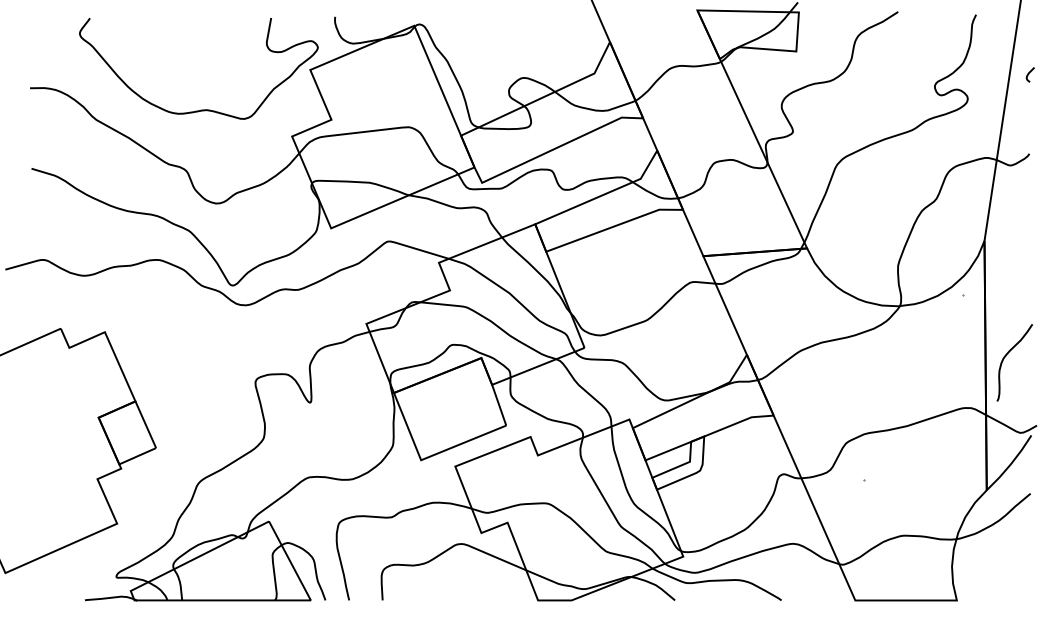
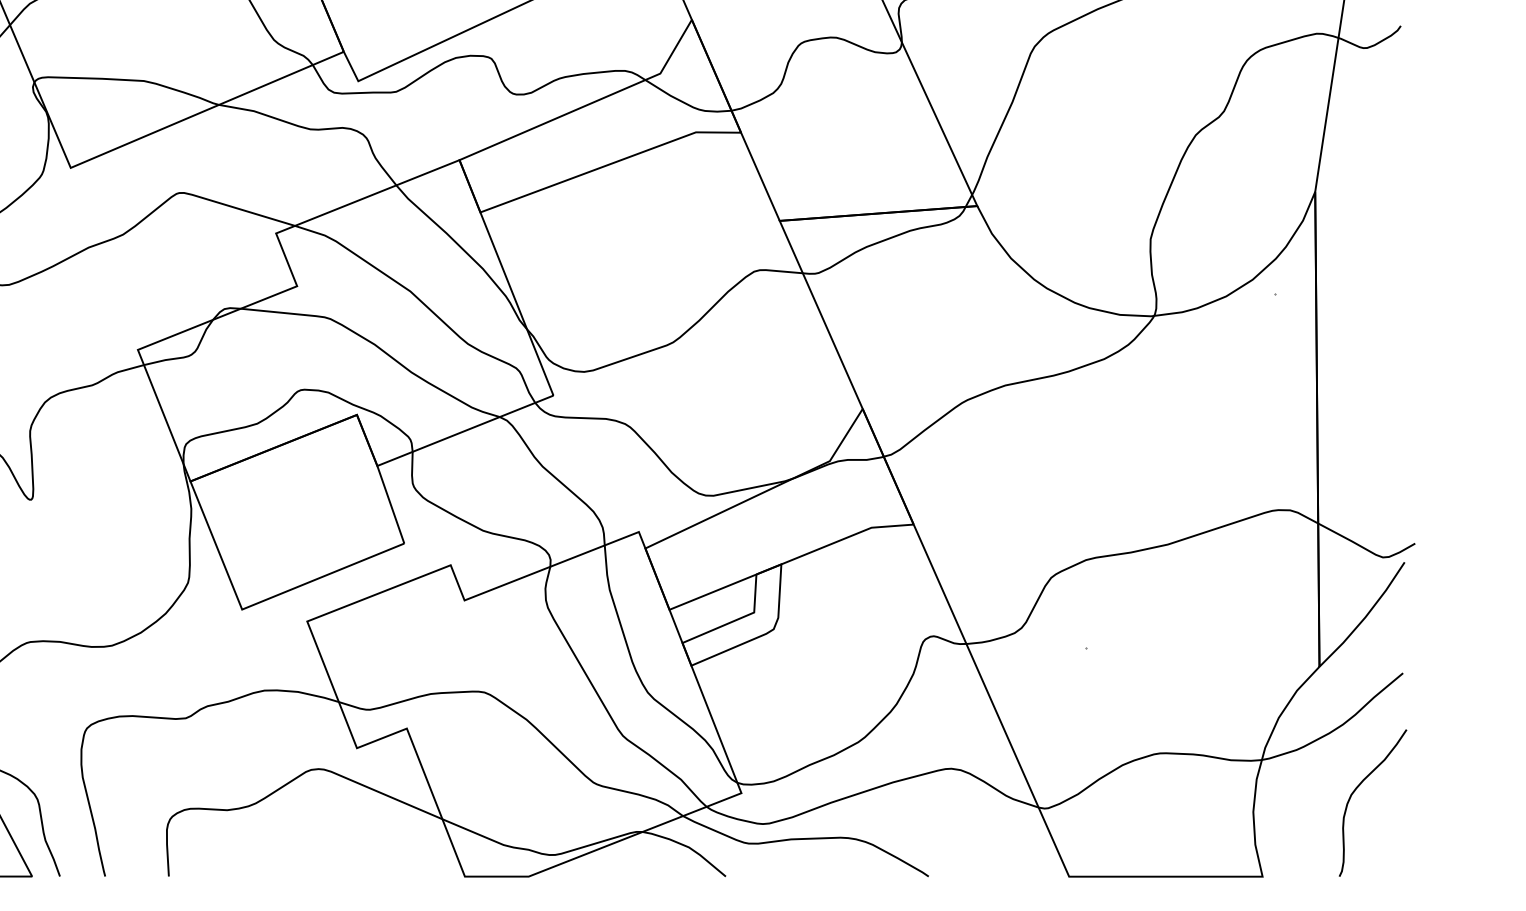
curve: (1007, 355) -> (1358, 789), moved

